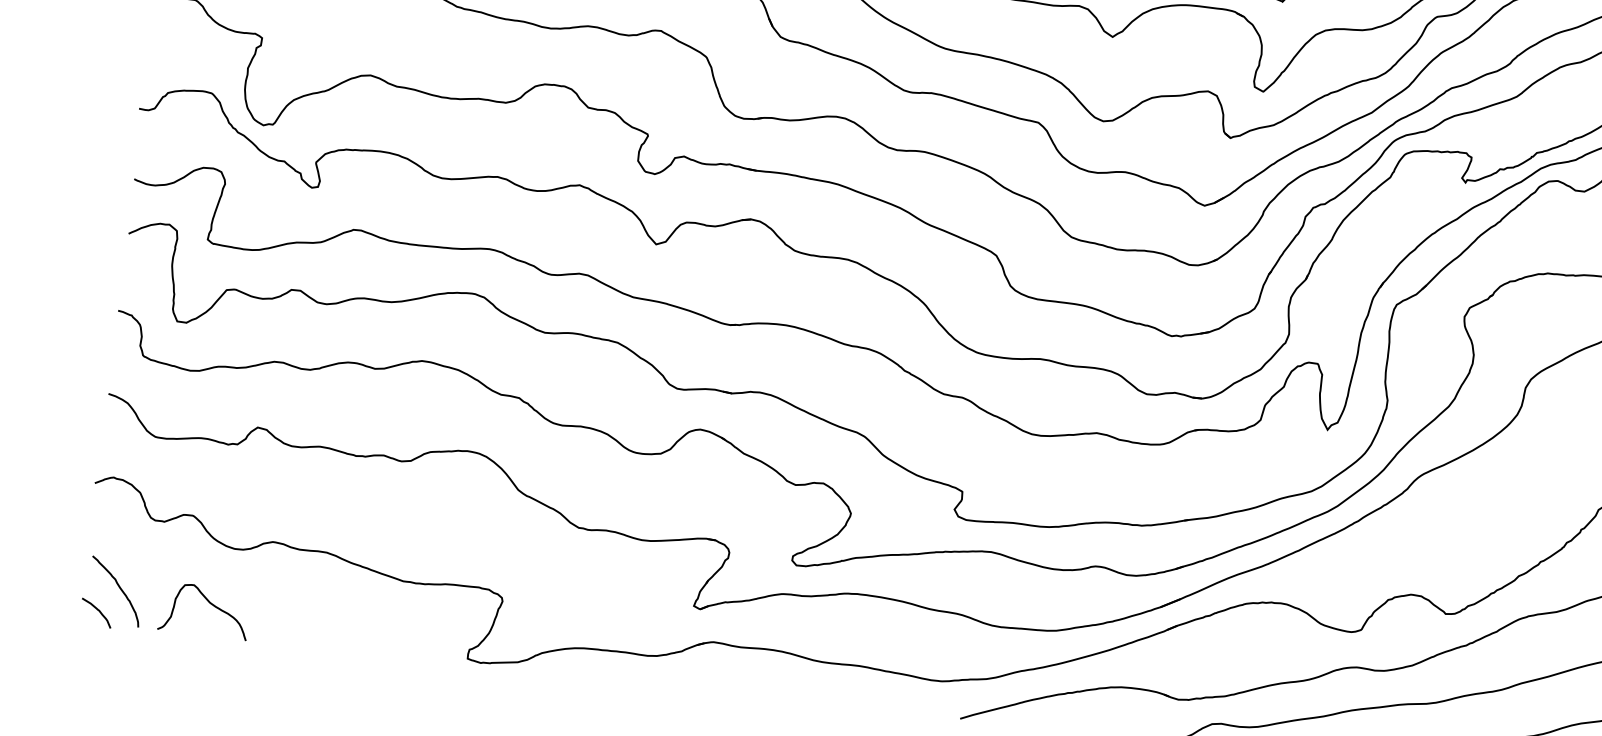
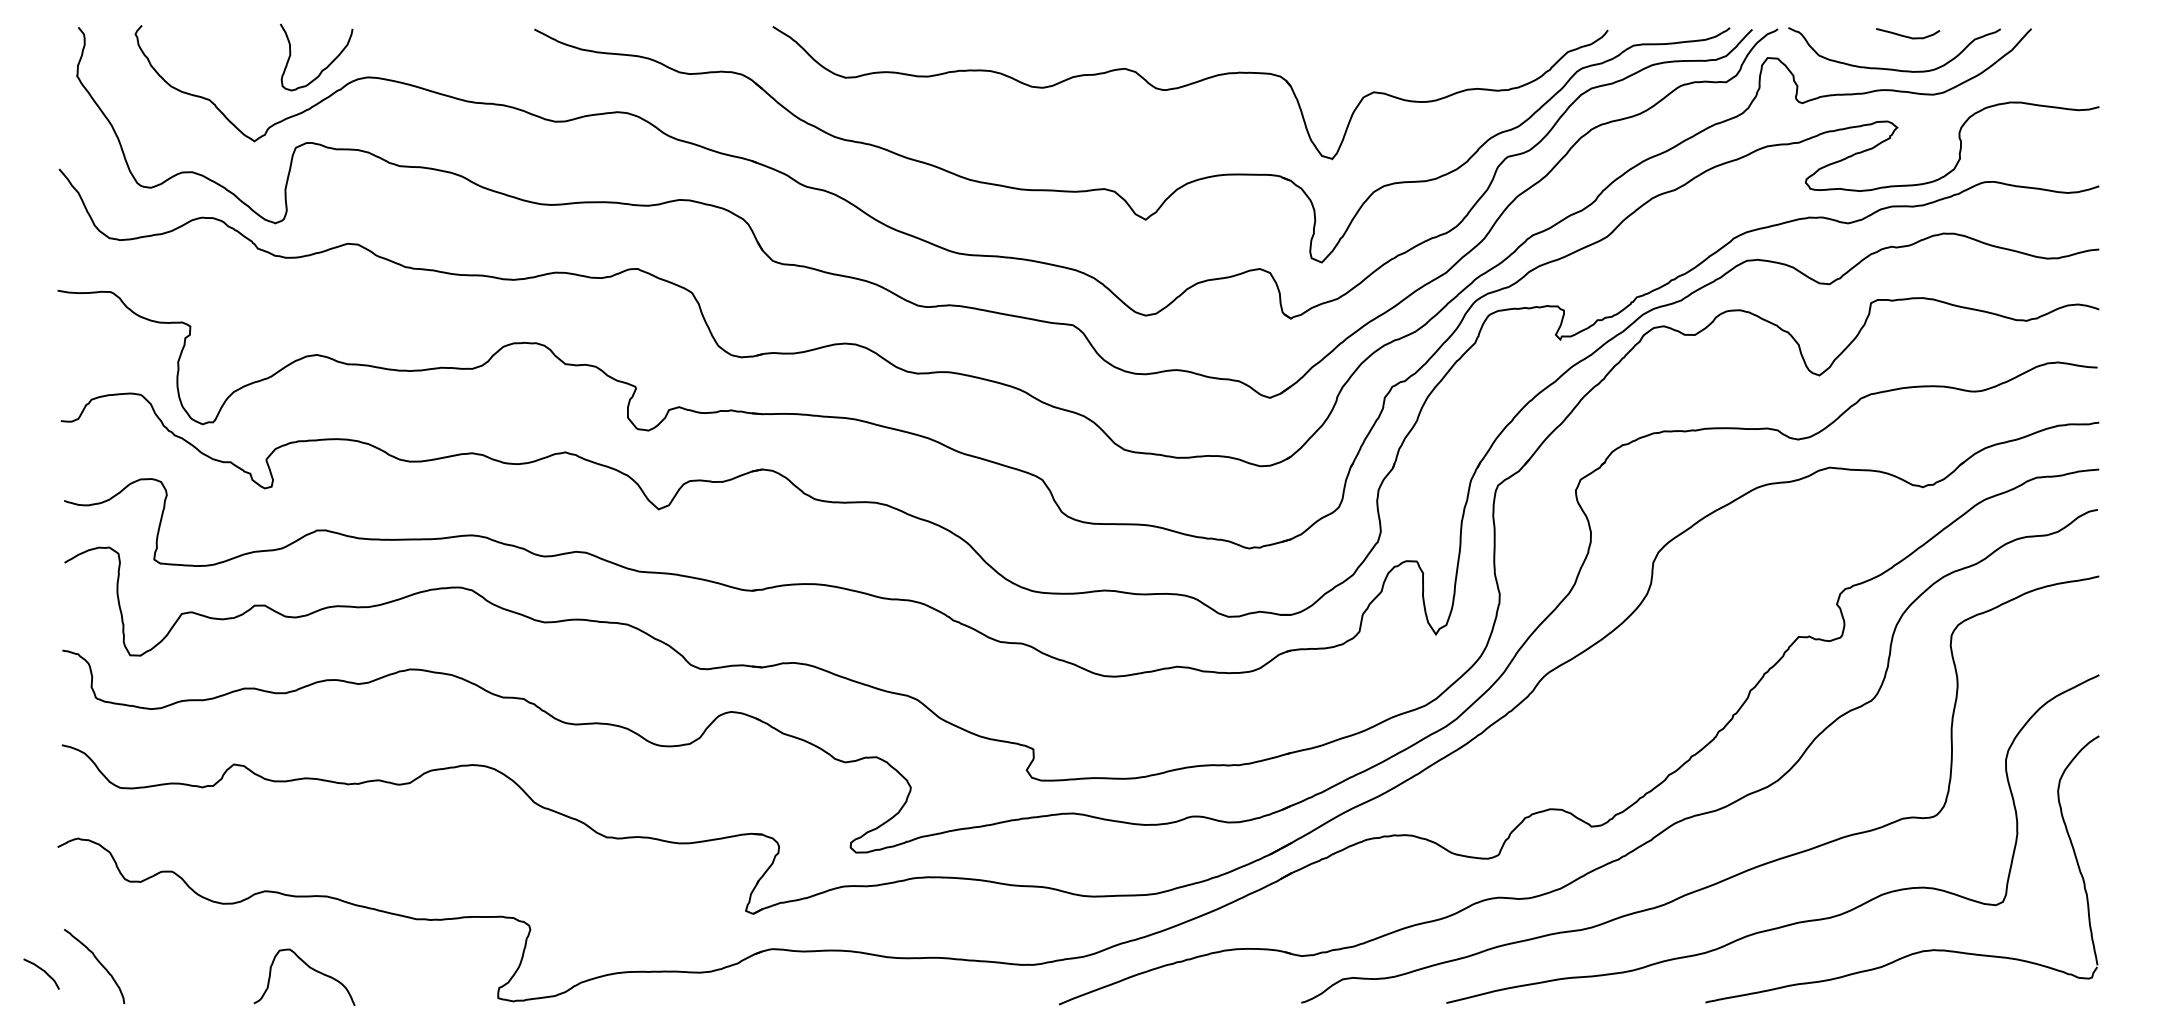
curve: (209, 603) -> (309, 968), moved
curve: (98, 611) -> (43, 971), moved

